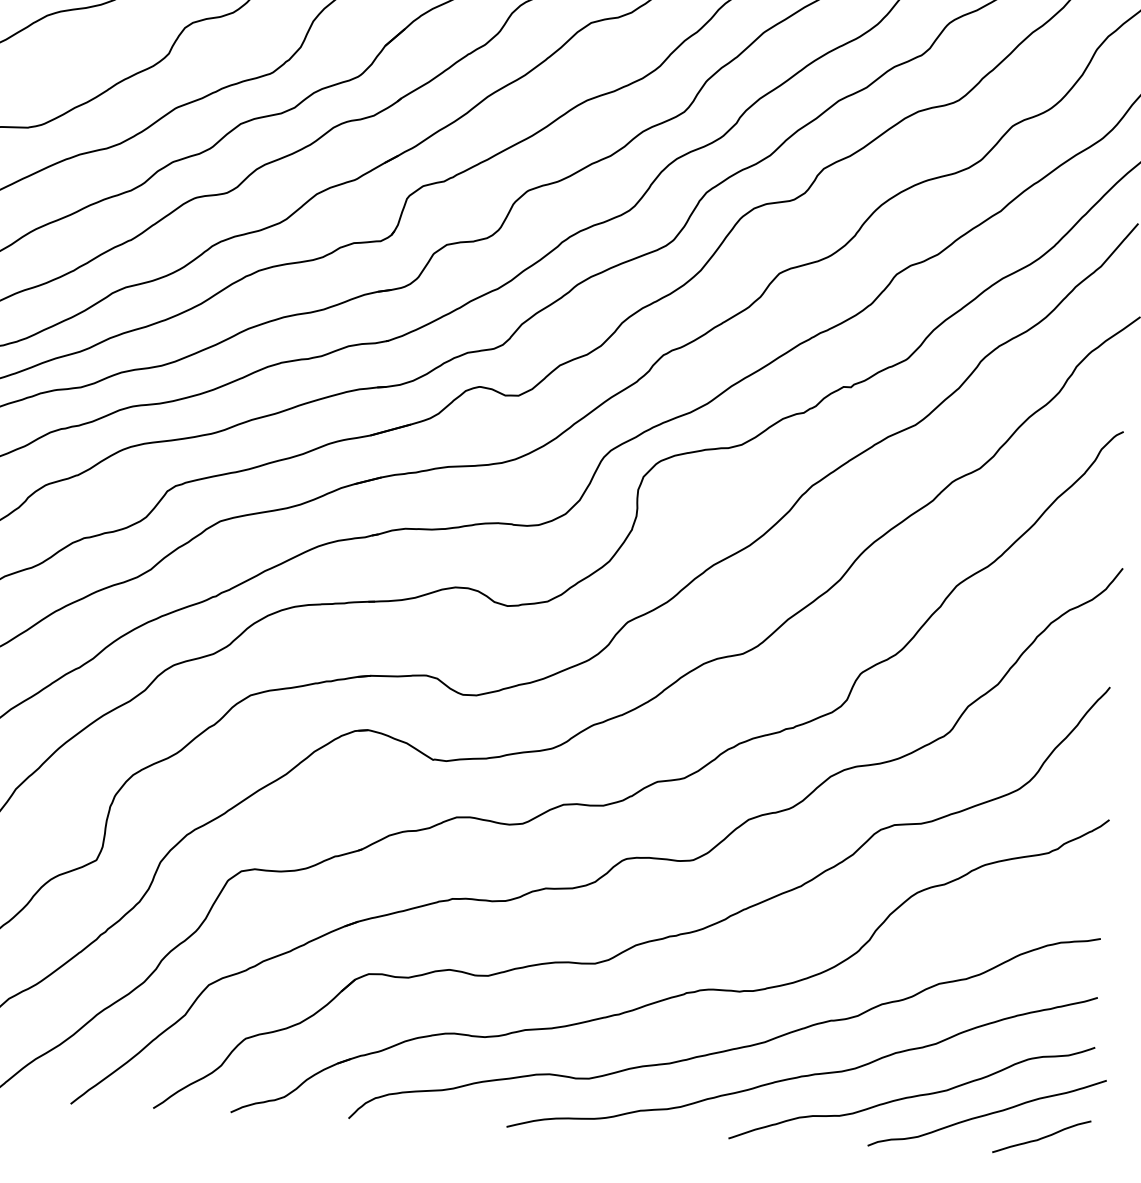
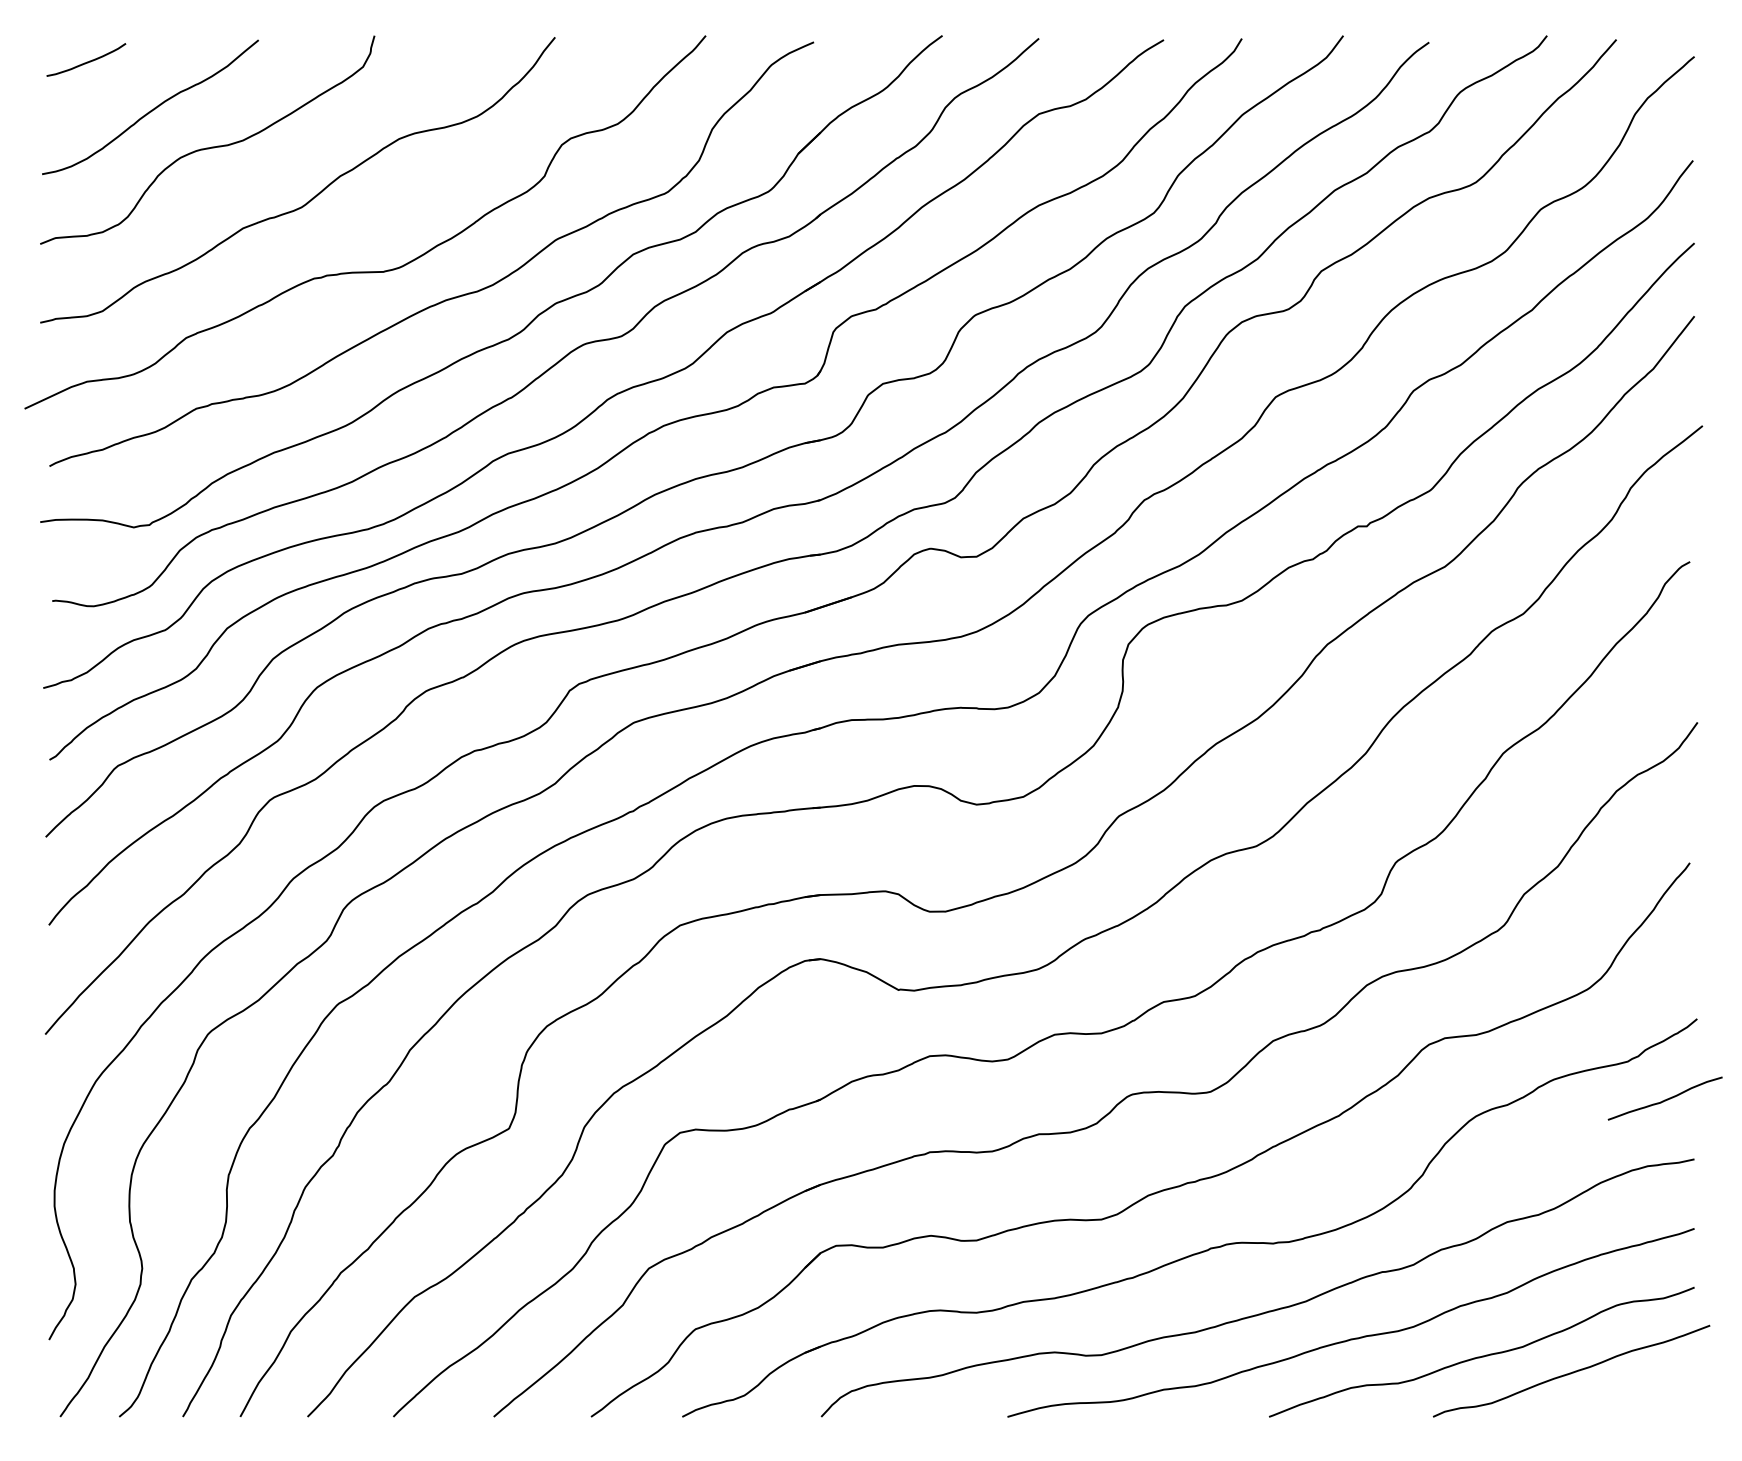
curve: (1041, 1137) -> (1664, 1099), moved

